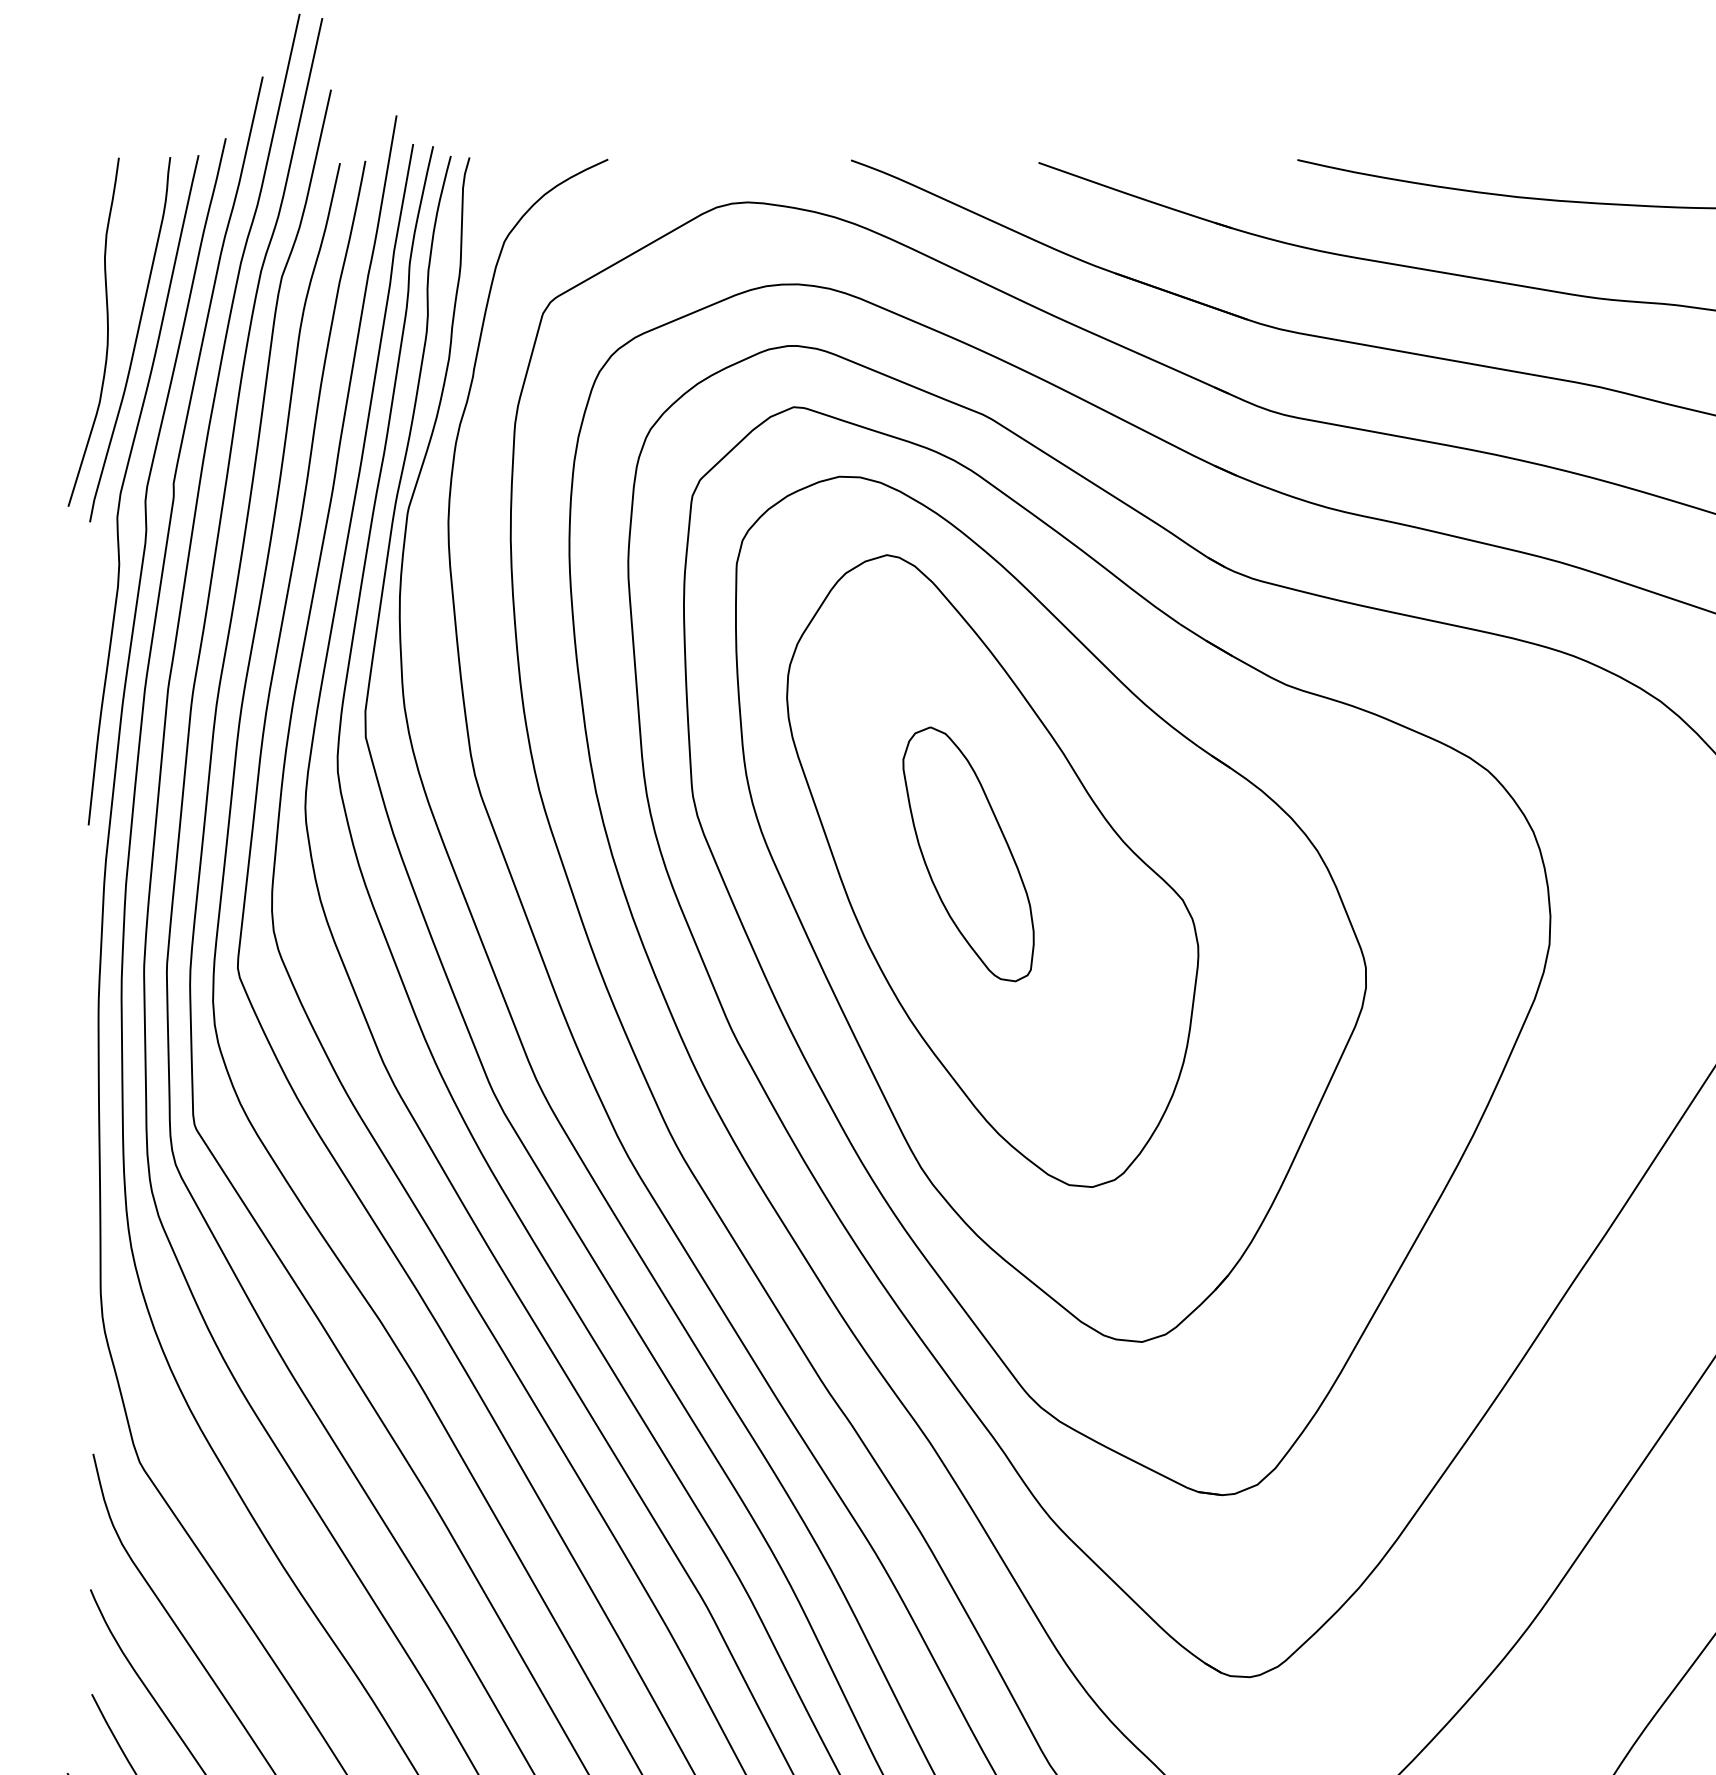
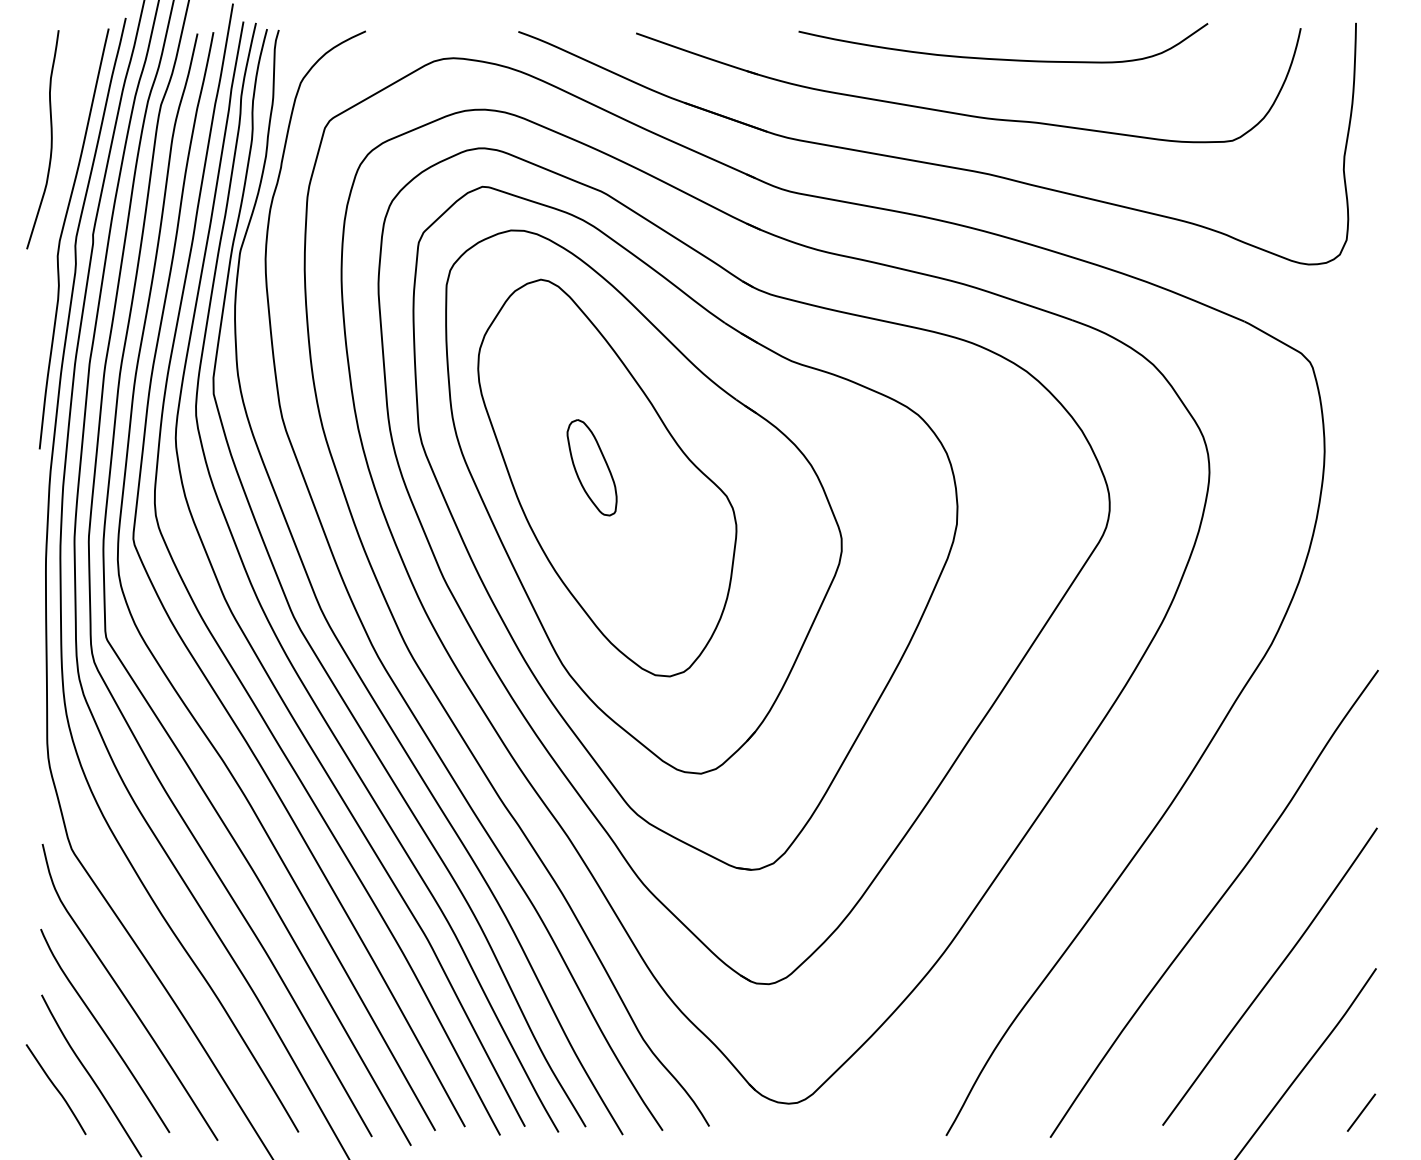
curve: (134, 339) -> (68, 144), removed
part: (967, 854) -> (591, 467), size x0.6

